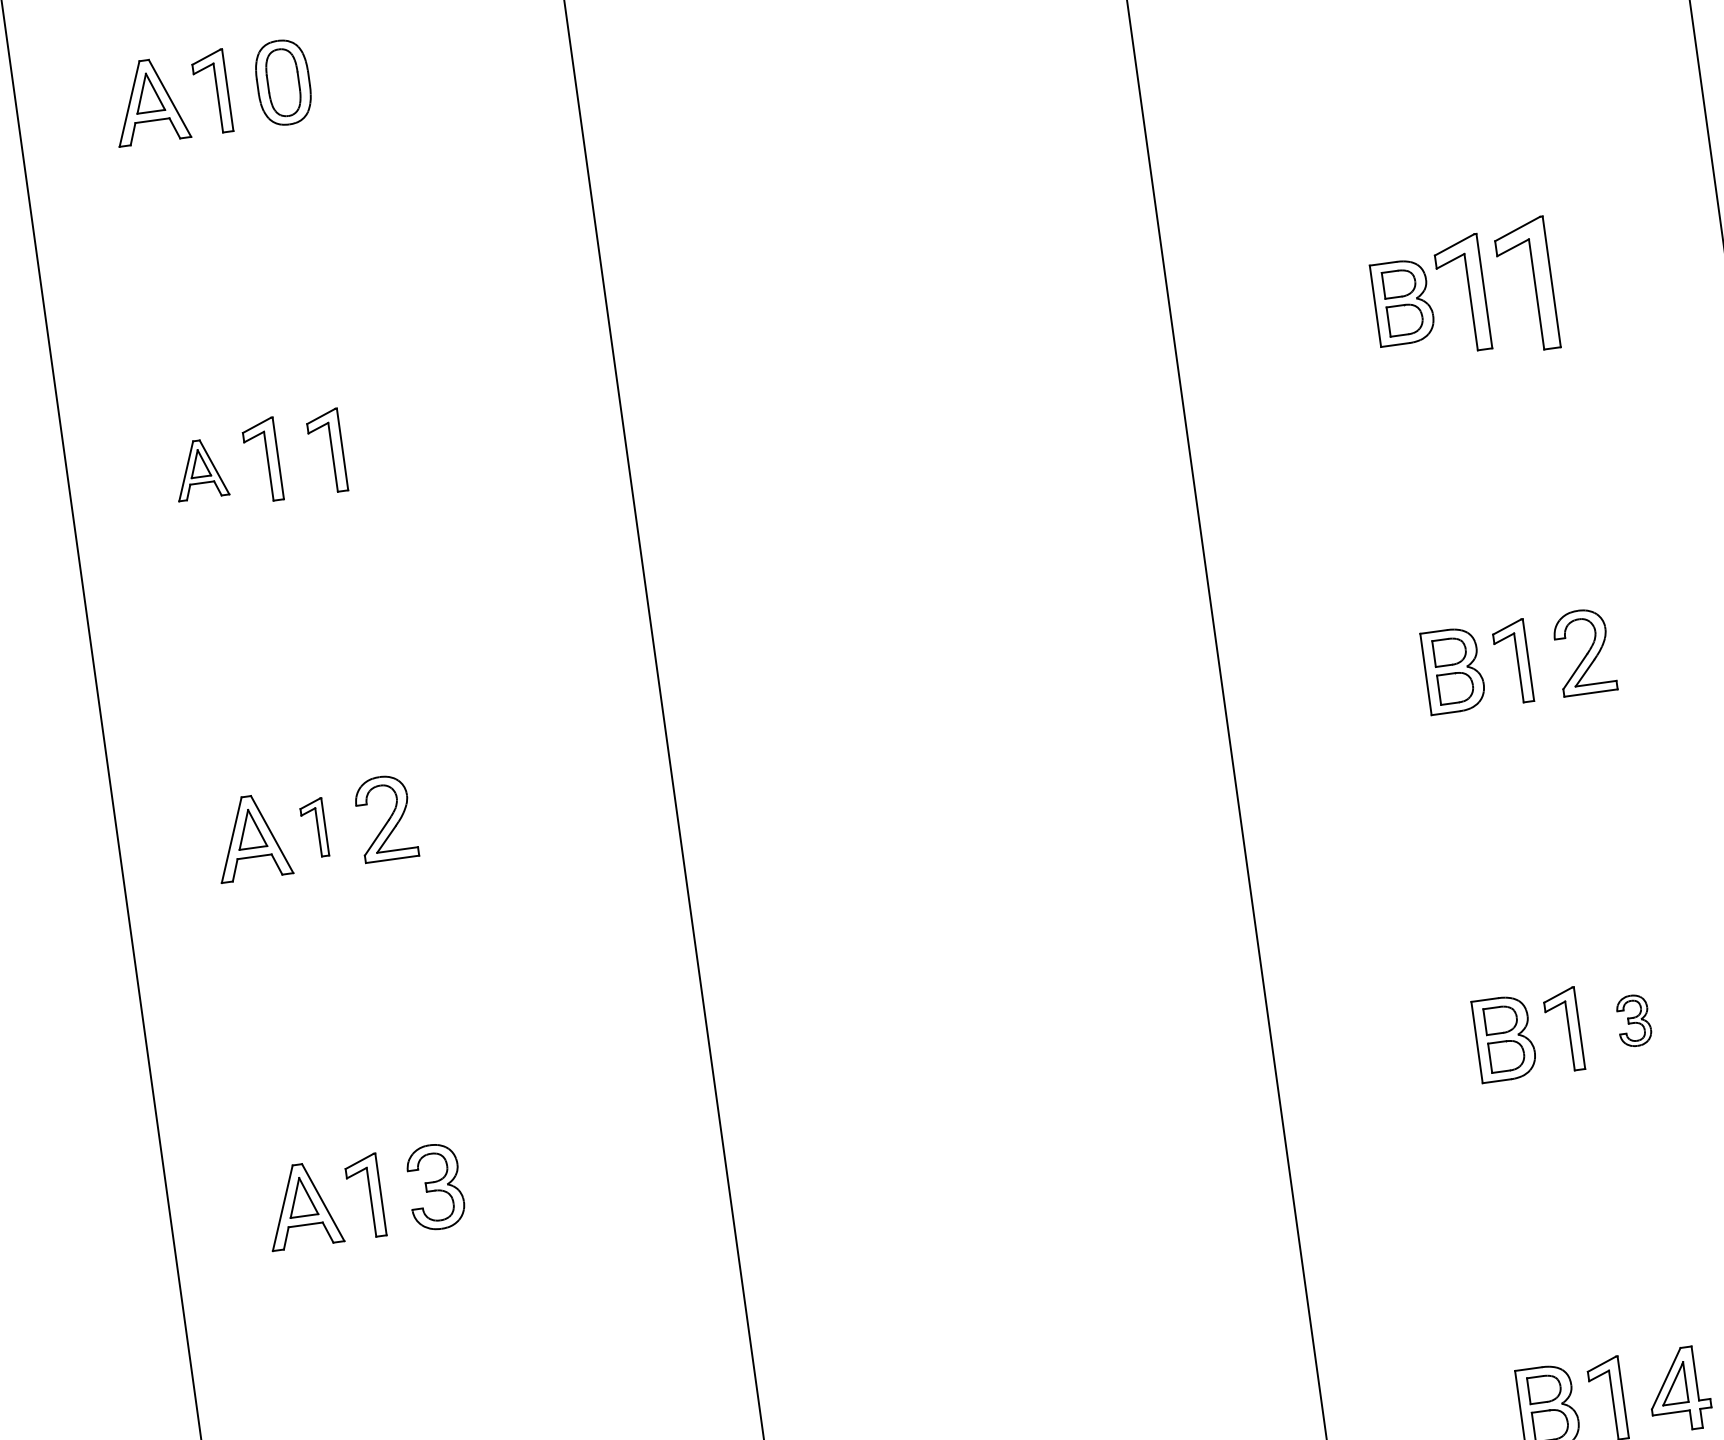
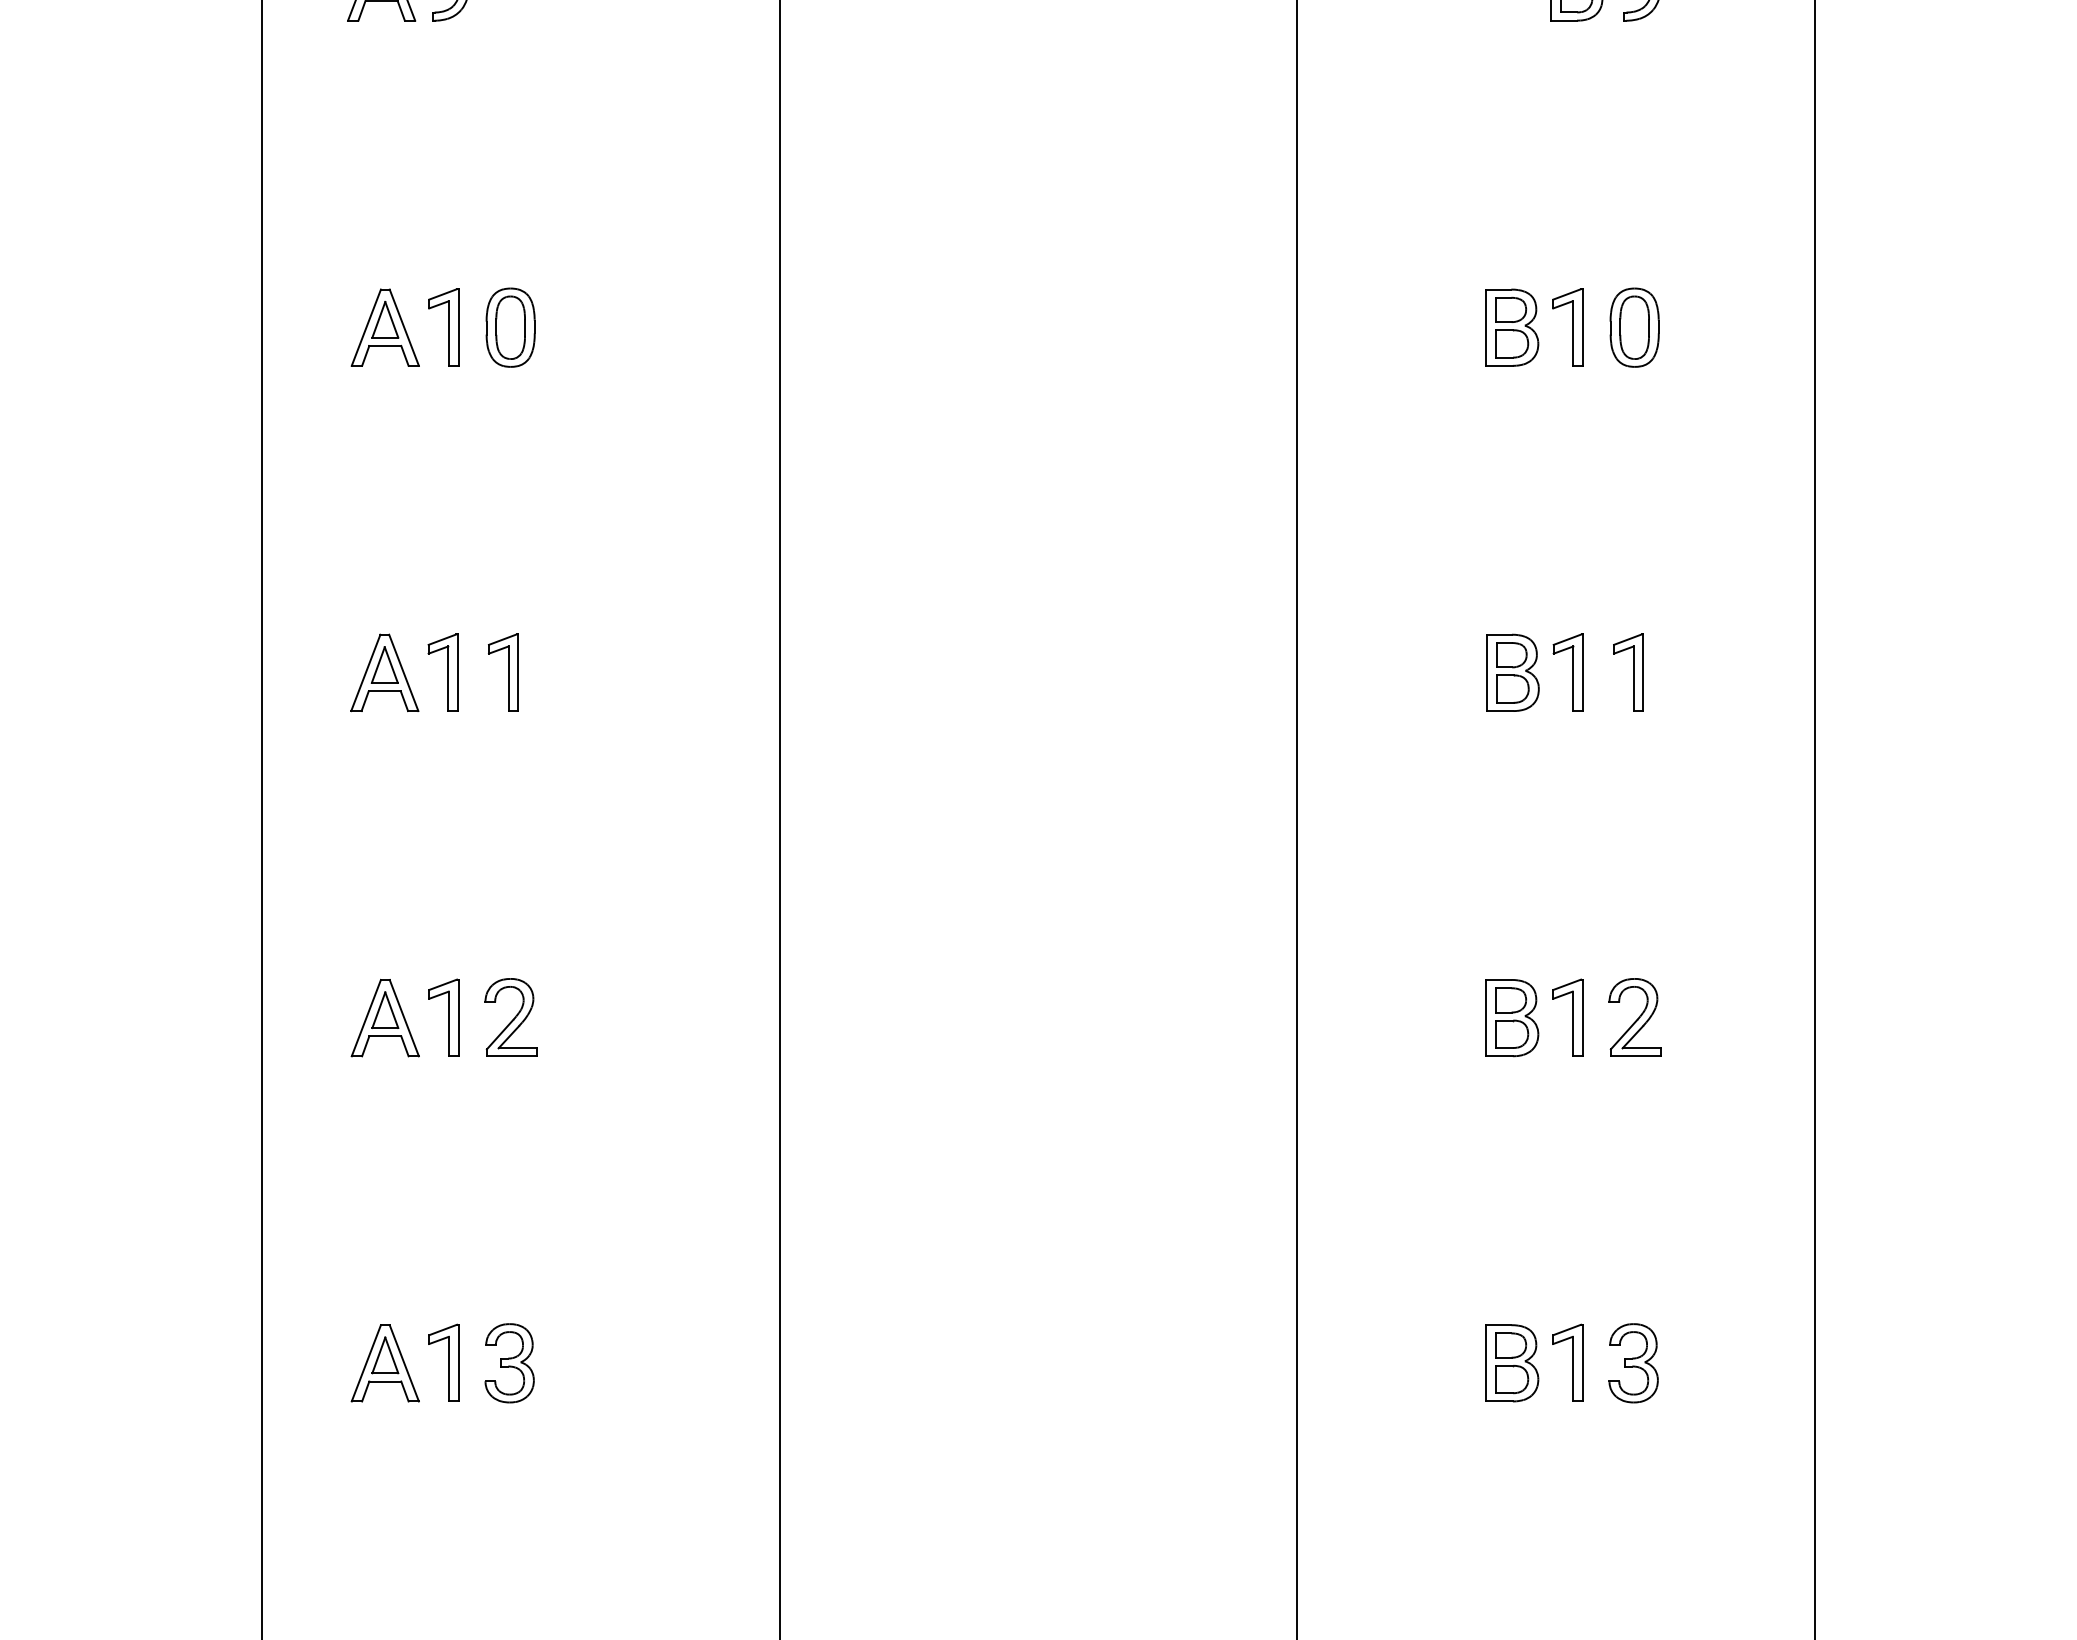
part: (1526, 284) -> (1628, 672), size x0.62
part: (1461, 293) -> (1567, 672), size x0.71
part: (199, 468) -> (384, 672), size x1.43
part: (313, 828) -> (443, 1017), size x1.43
part: (1633, 1020) -> (1633, 1363), size x1.67

